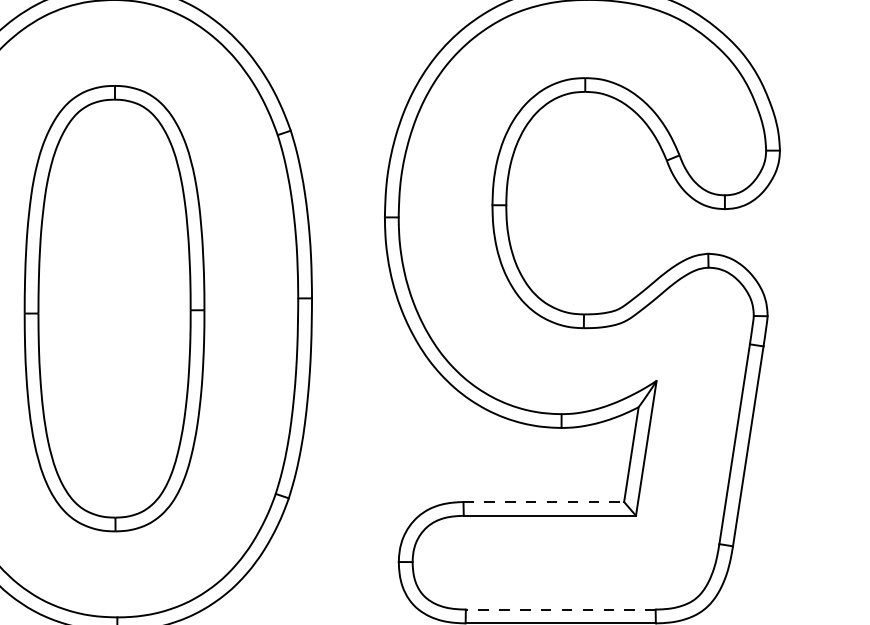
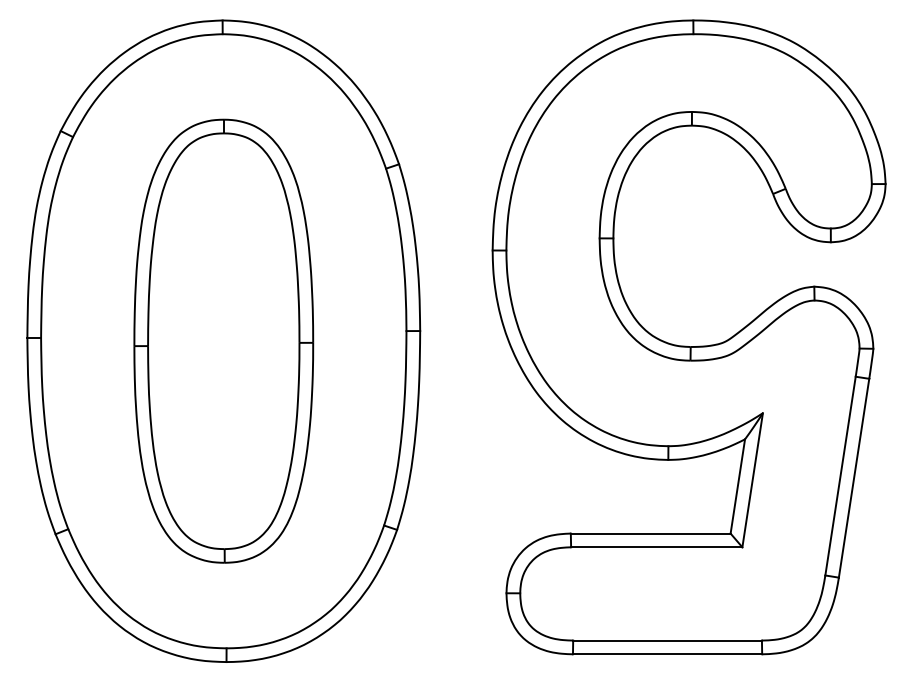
line: (543, 501) -> (650, 533), dashed -> solid
line: (560, 609) -> (667, 640), dashed -> solid

